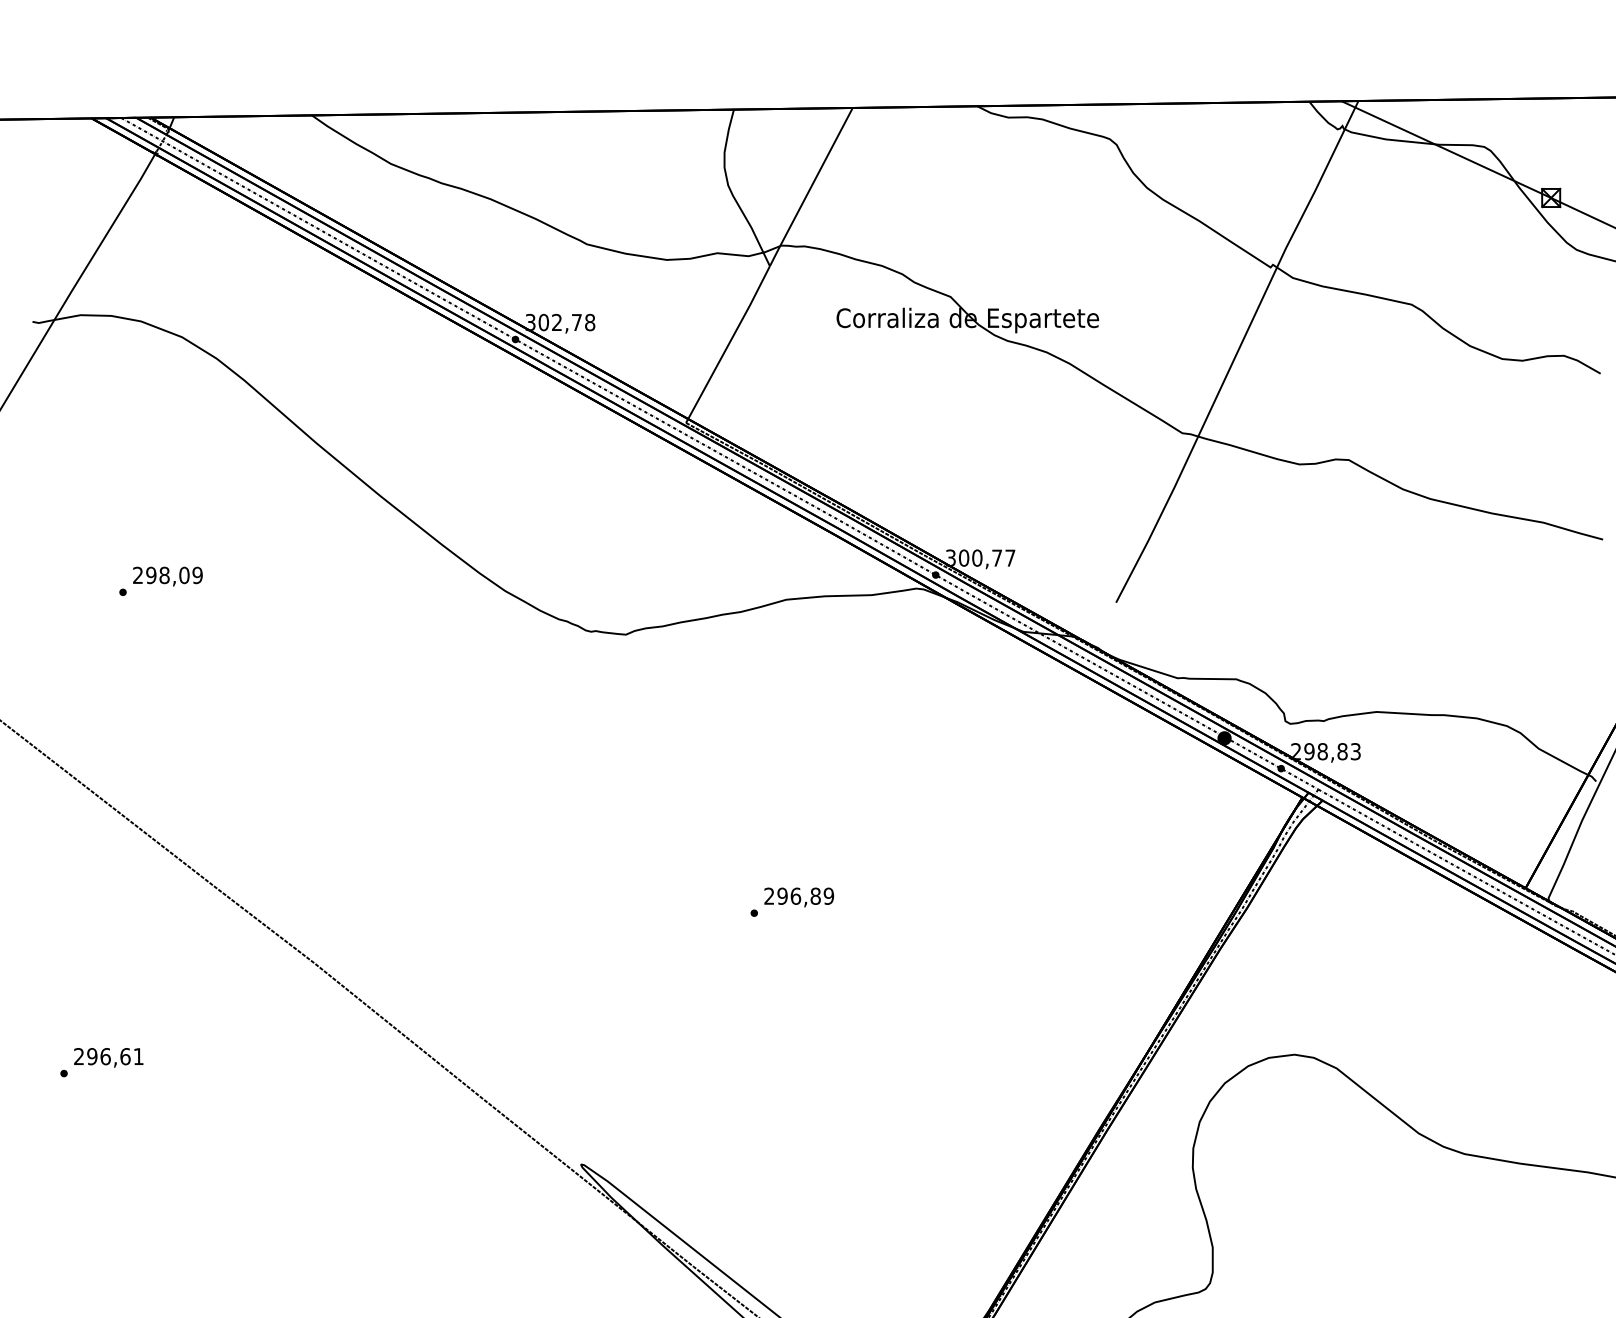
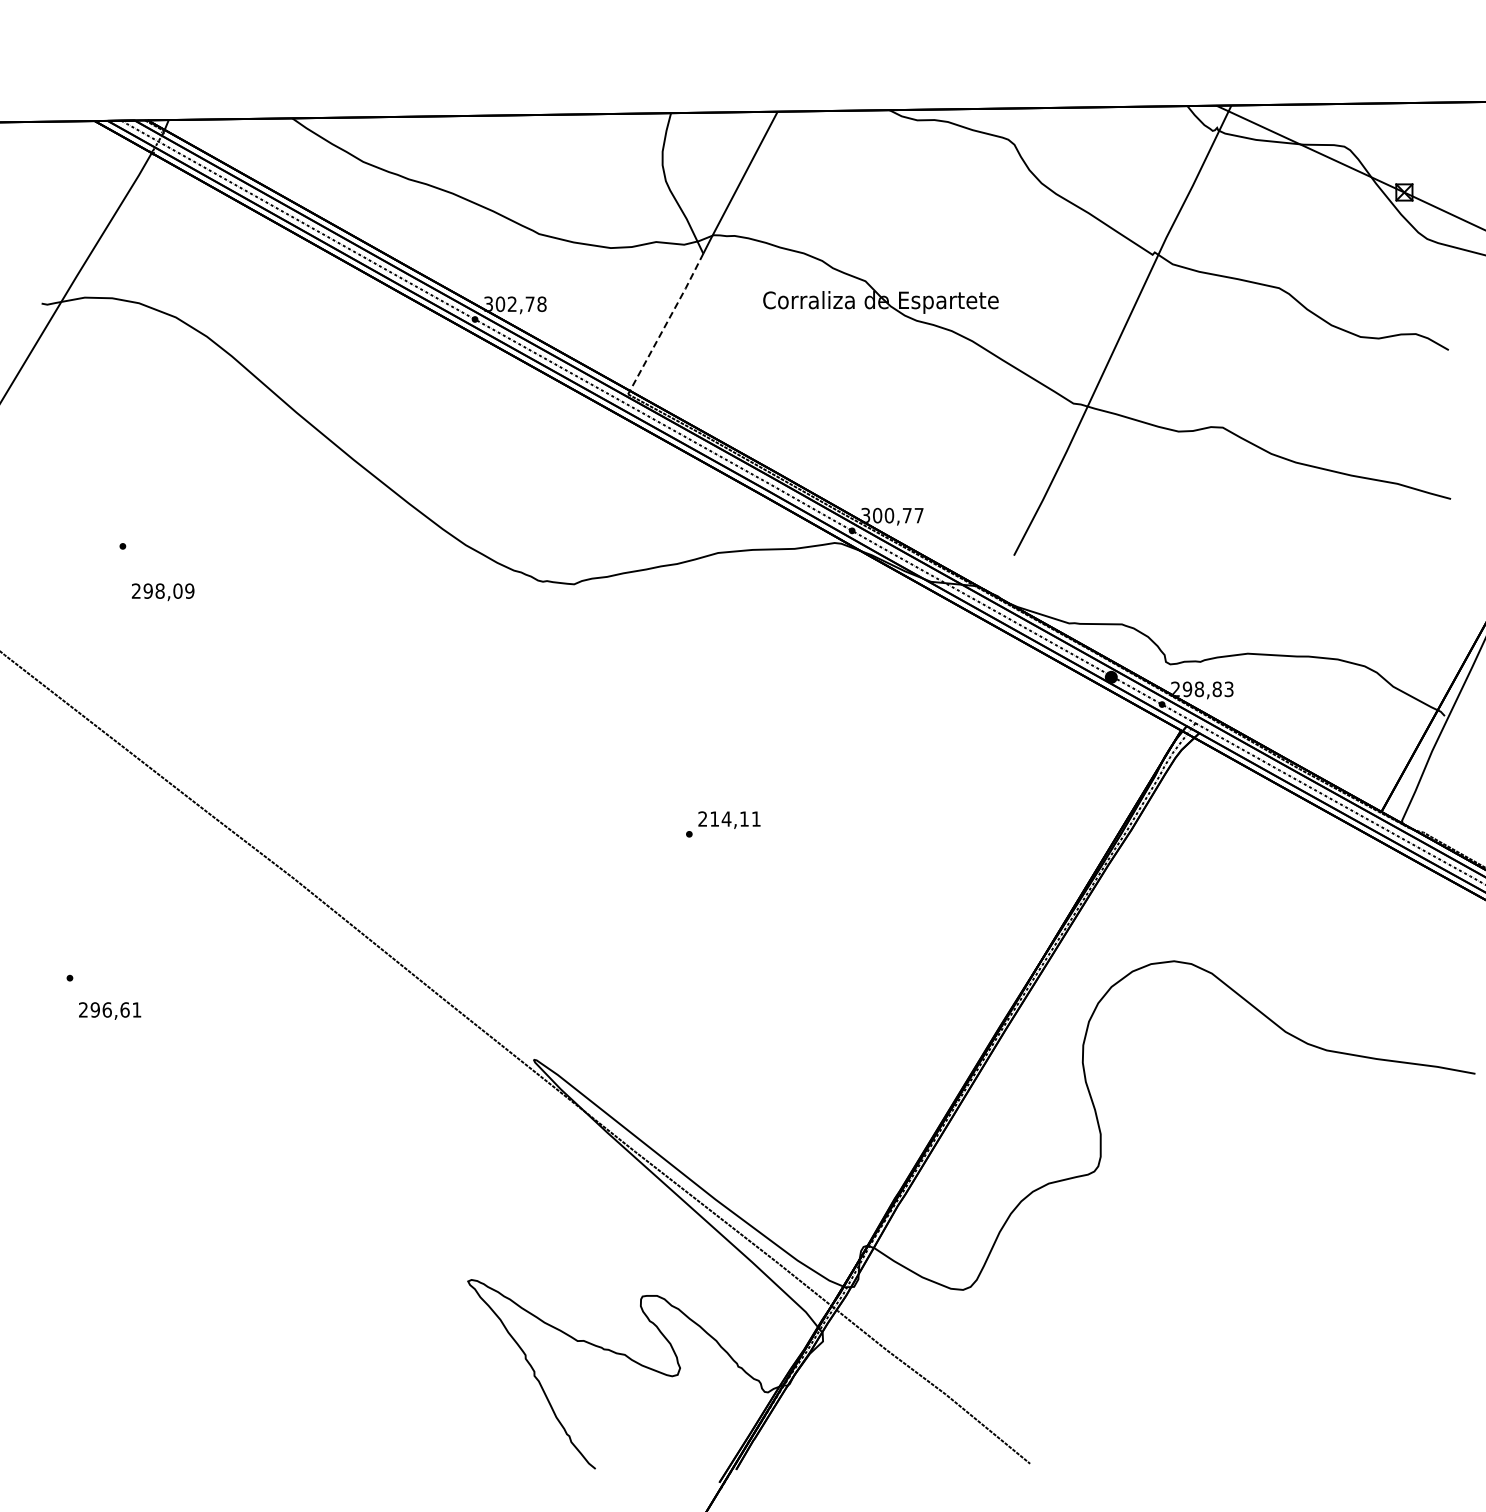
line: (728, 343) -> (666, 323), solid -> dashed
text: (167, 576) -> (162, 592), moved
text: (805, 895) -> (735, 818), 296,89 -> 214,11
text: (109, 1057) -> (110, 1010), moved

